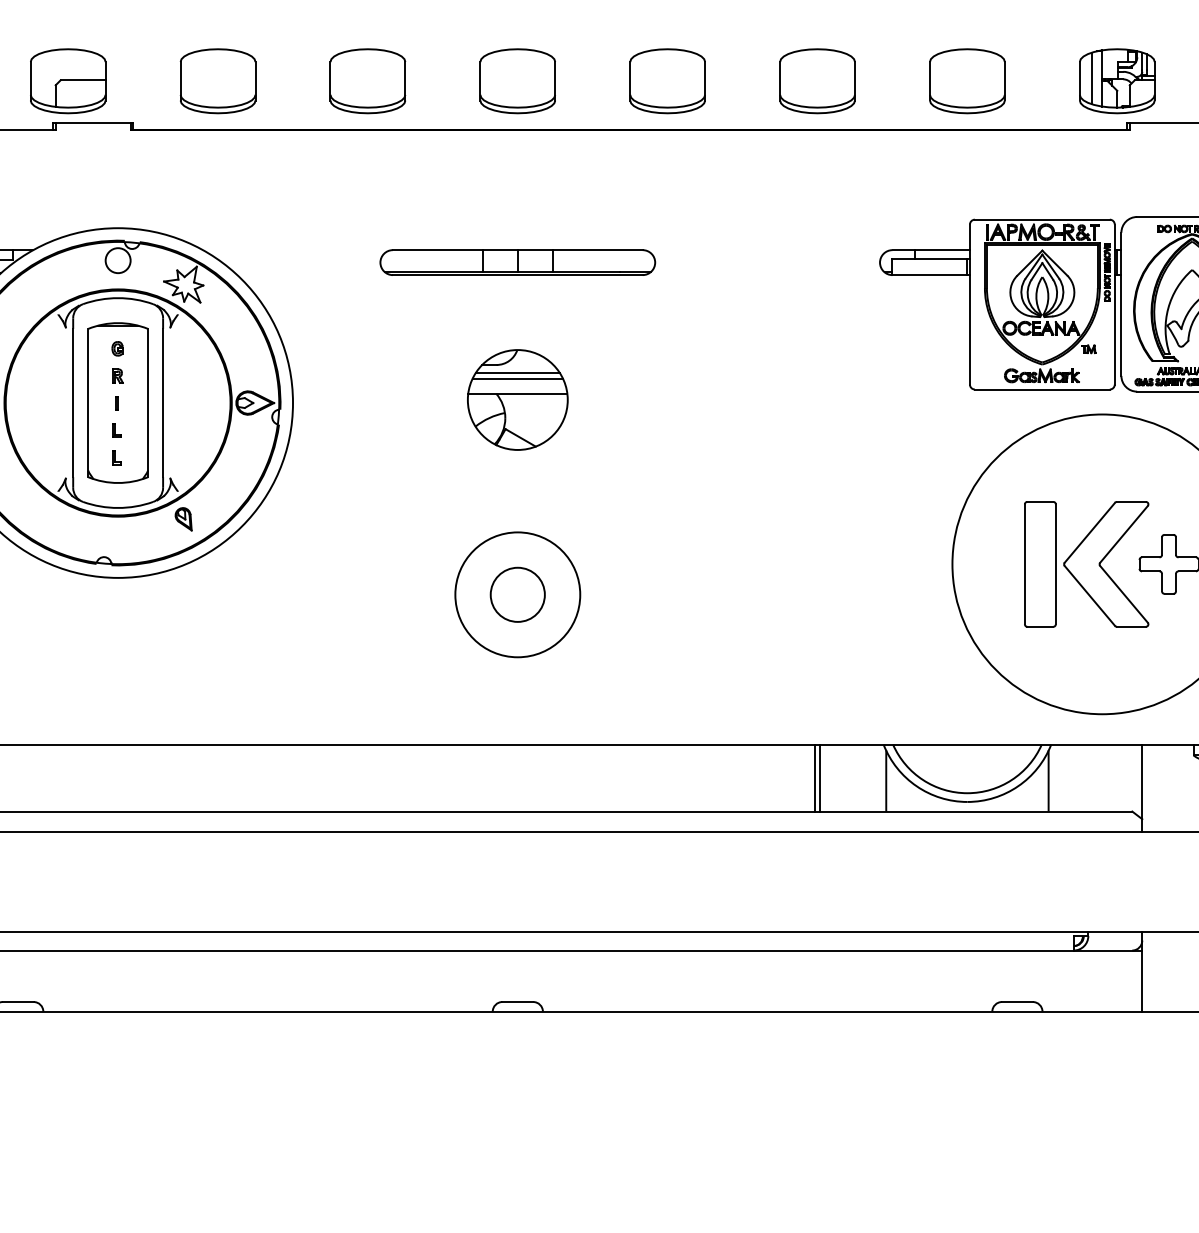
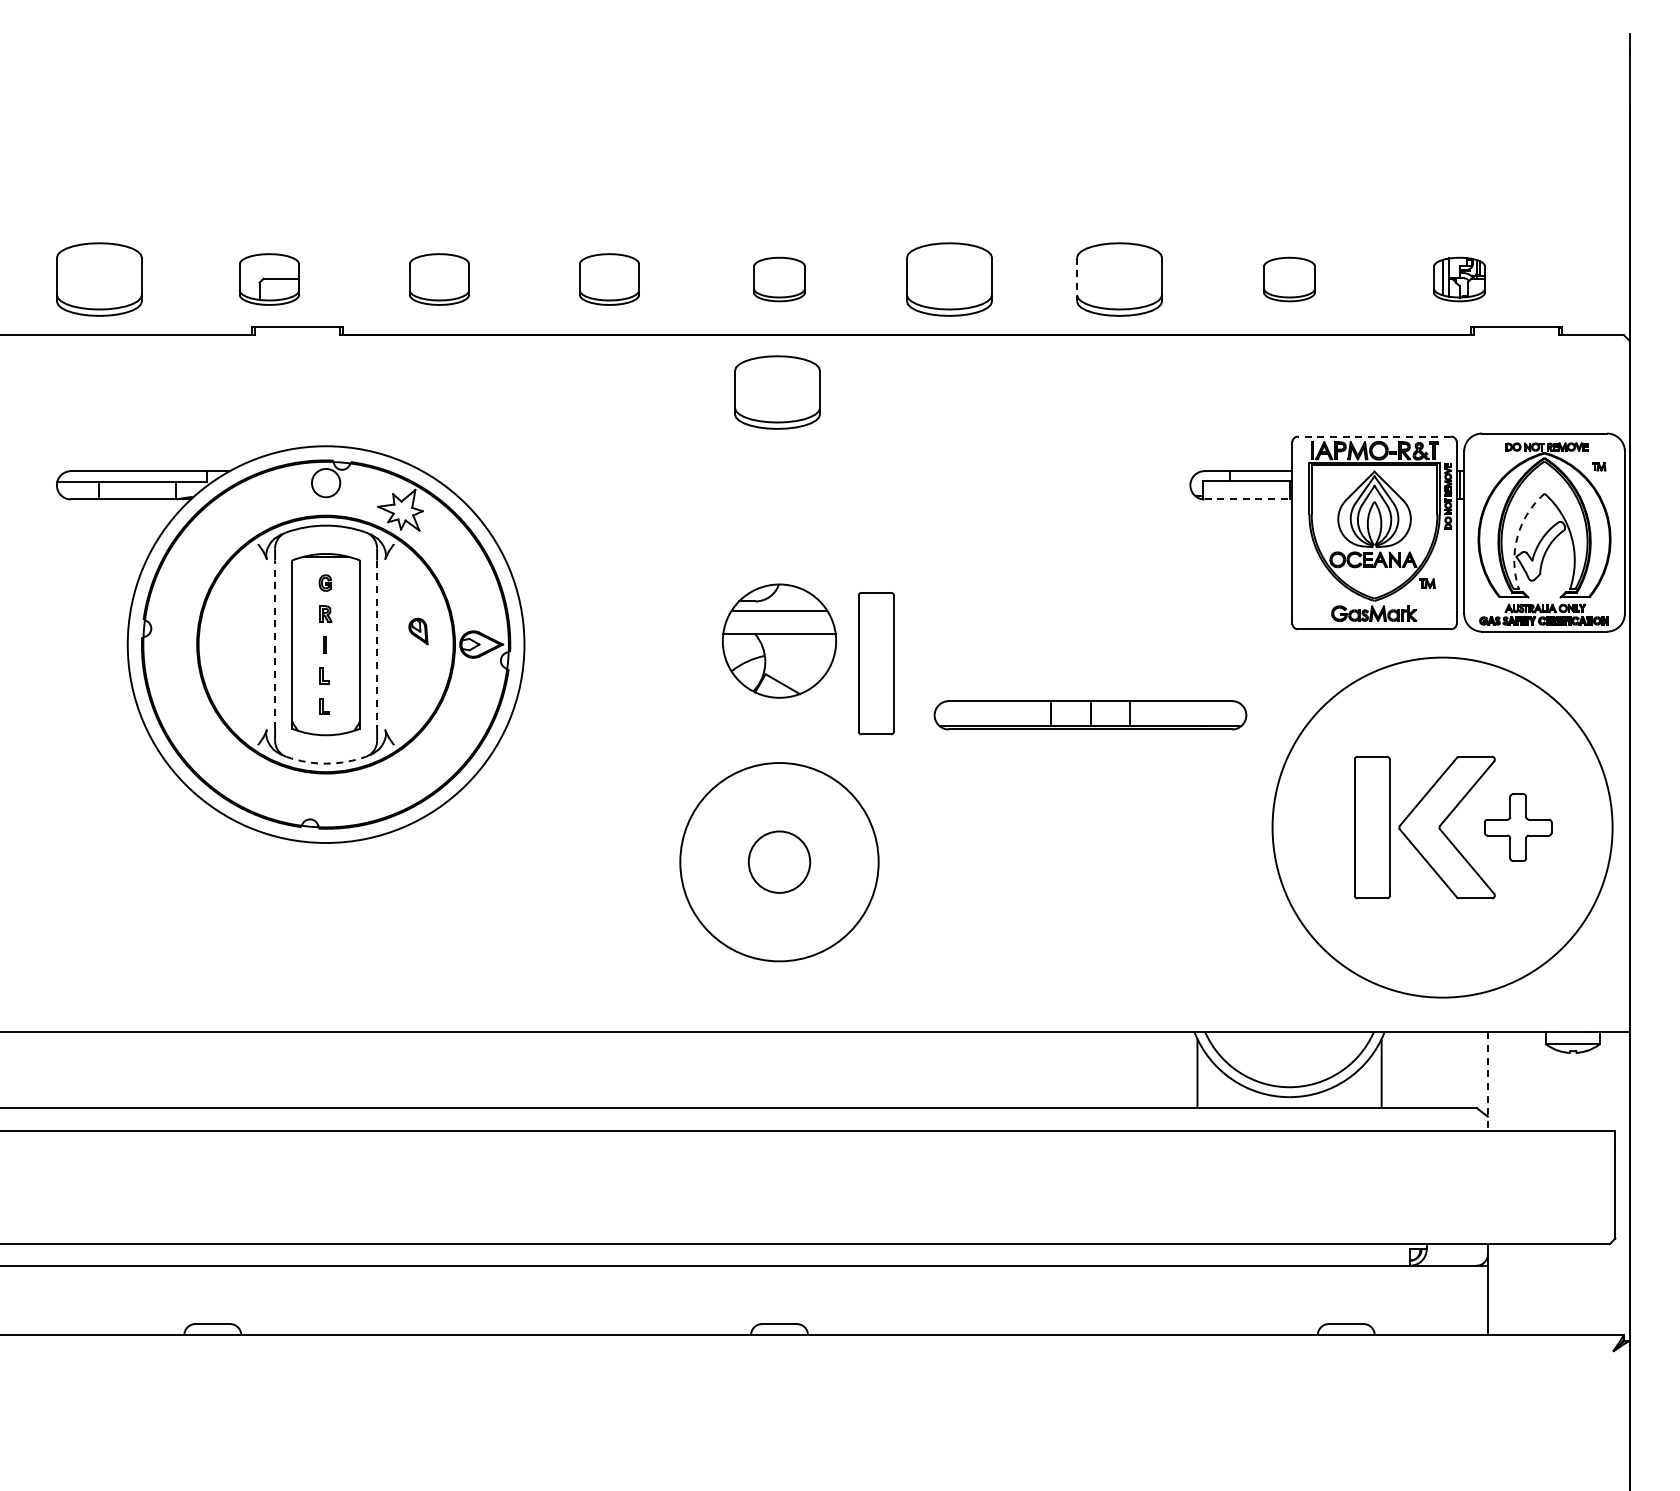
part: (68, 81) -> (269, 279), size x0.7
part: (218, 81) -> (439, 279), size x0.7
part: (367, 81) -> (609, 279), size x0.7
part: (517, 81) -> (779, 279), size x0.6
line: (780, 81) -> (1077, 279), solid -> dashed
part: (967, 81) -> (1289, 279), size x0.6
part: (1117, 81) -> (1459, 279), size x0.6
part: (516, 180) -> (777, 392), added
line: (1042, 219) -> (1374, 436), solid -> dashed
part: (517, 262) -> (1090, 715), moved
line: (931, 275) -> (1248, 499), solid -> dashed
arc: (1168, 308) -> (1517, 537), solid -> dashed
line: (517, 379) -> (779, 617), removed
line: (73, 402) -> (275, 644), solid -> dashed
line: (163, 403) -> (377, 645), solid -> dashed
part: (603, 419) -> (876, 663), added
arc: (118, 507) -> (326, 763), solid -> dashed
part: (183, 519) -> (418, 631), moved
circle: (517, 595) -> (779, 862), size x1.4
line: (814, 778) -> (1116, 1070), removed
line: (820, 778) -> (1122, 1070), removed
line: (1141, 789) -> (1487, 1082), solid -> dashed

